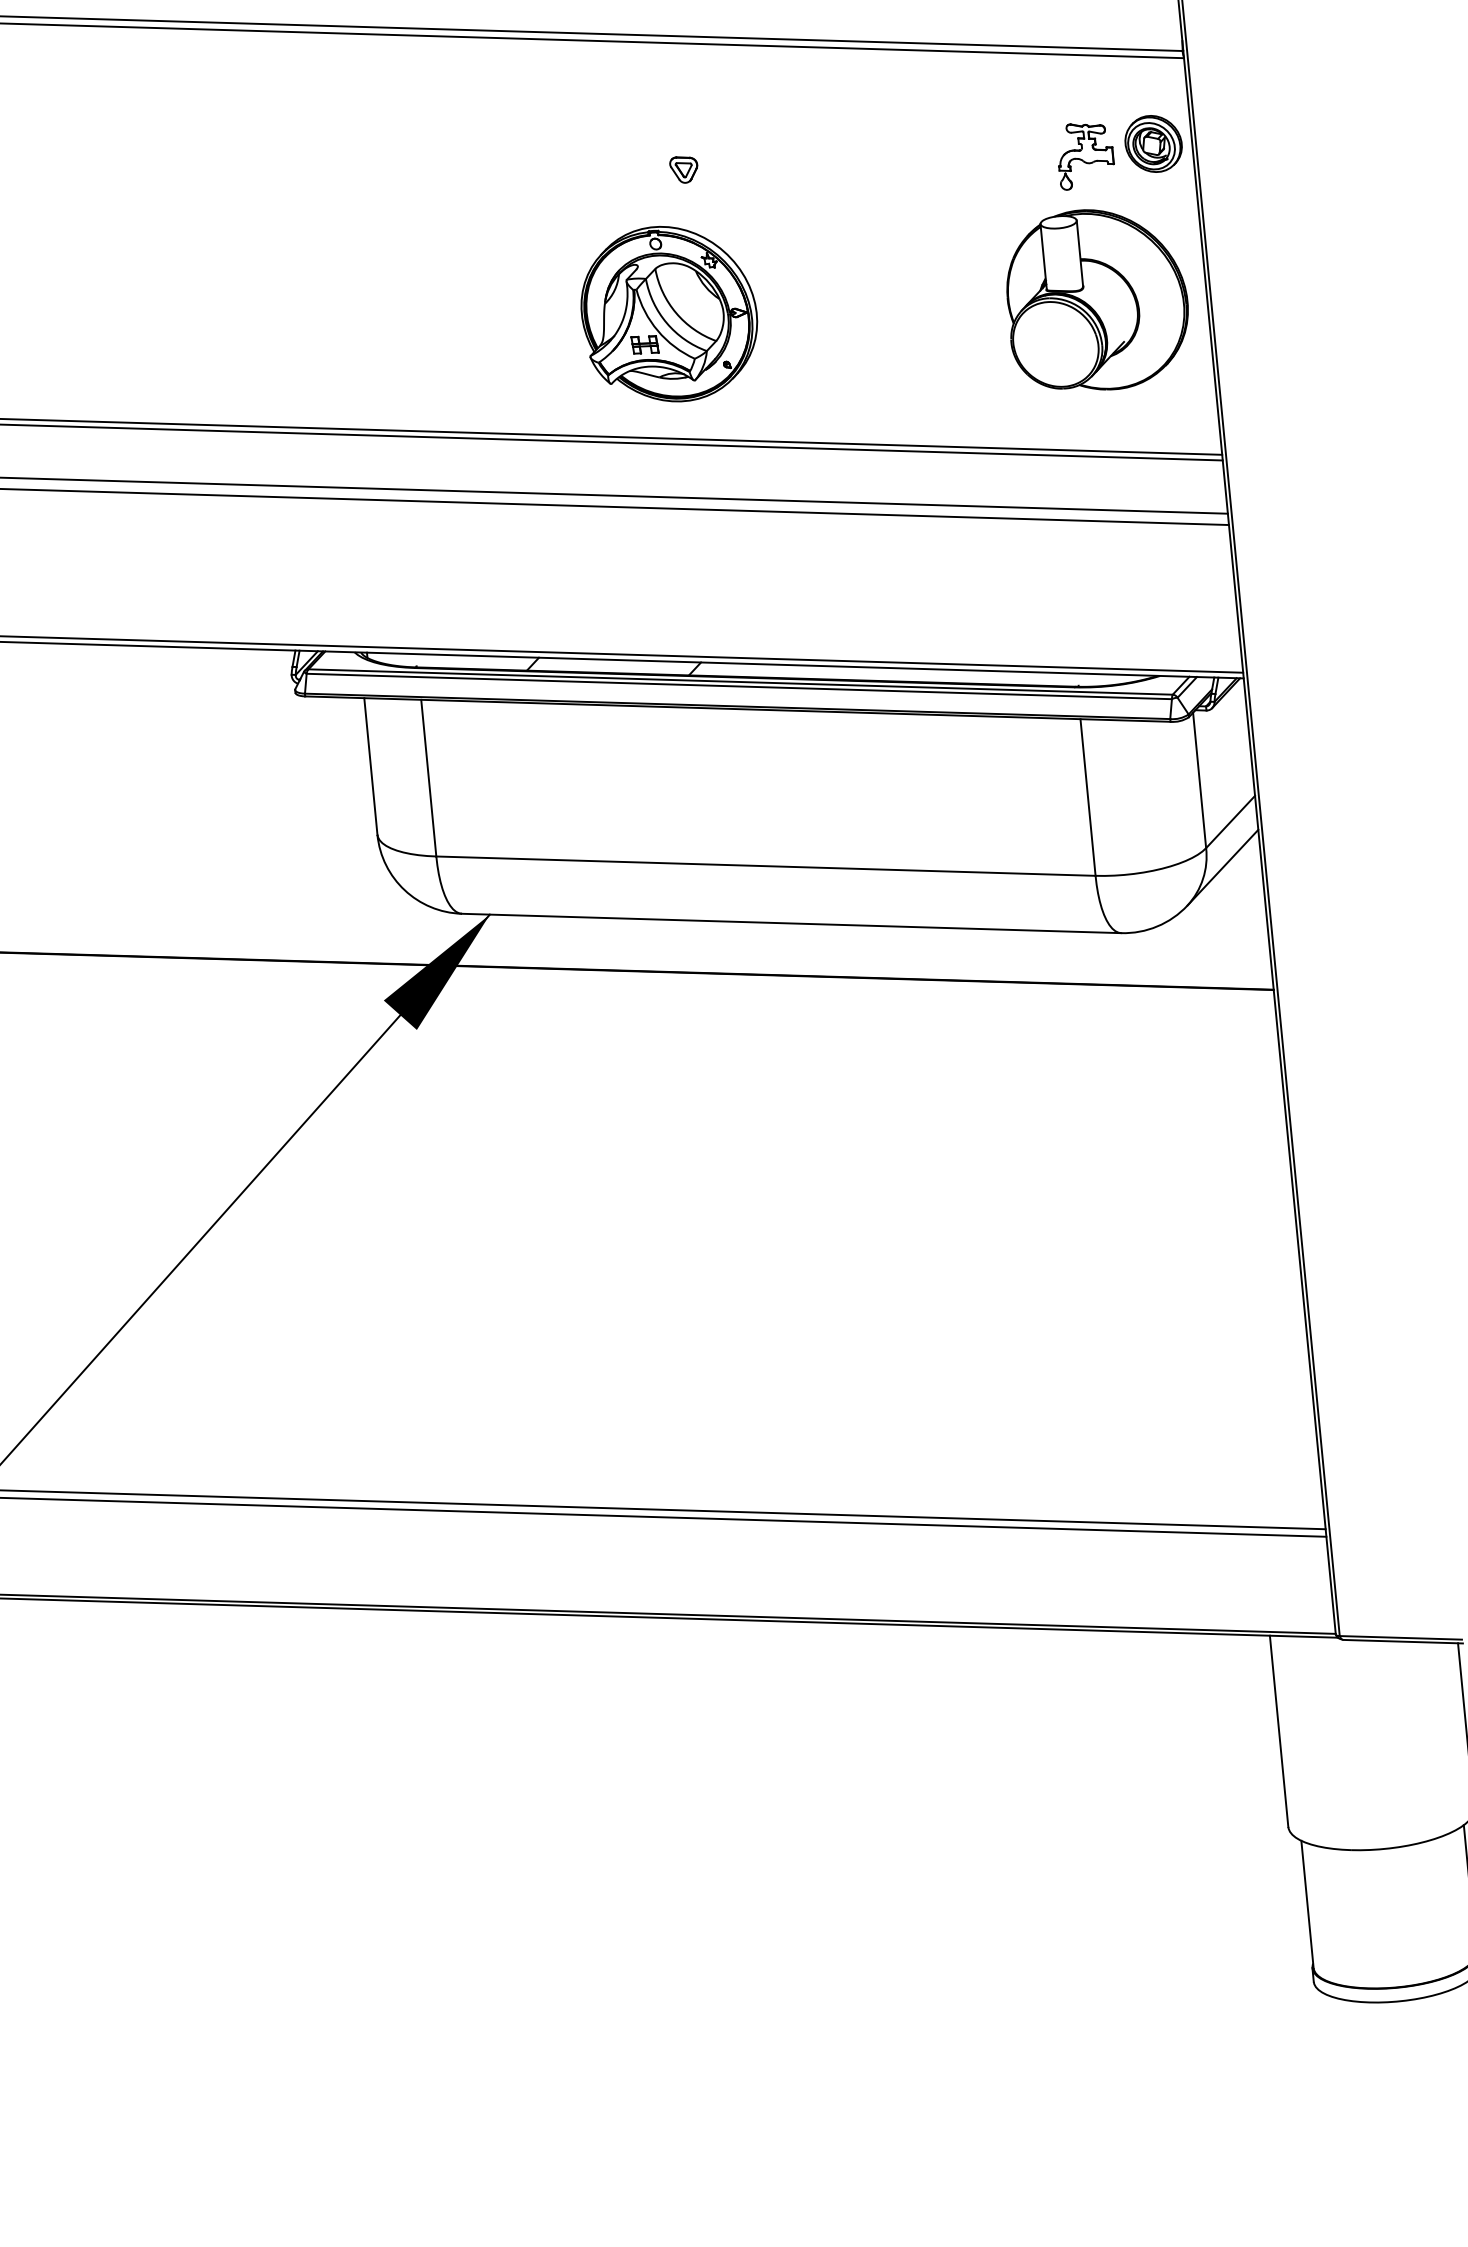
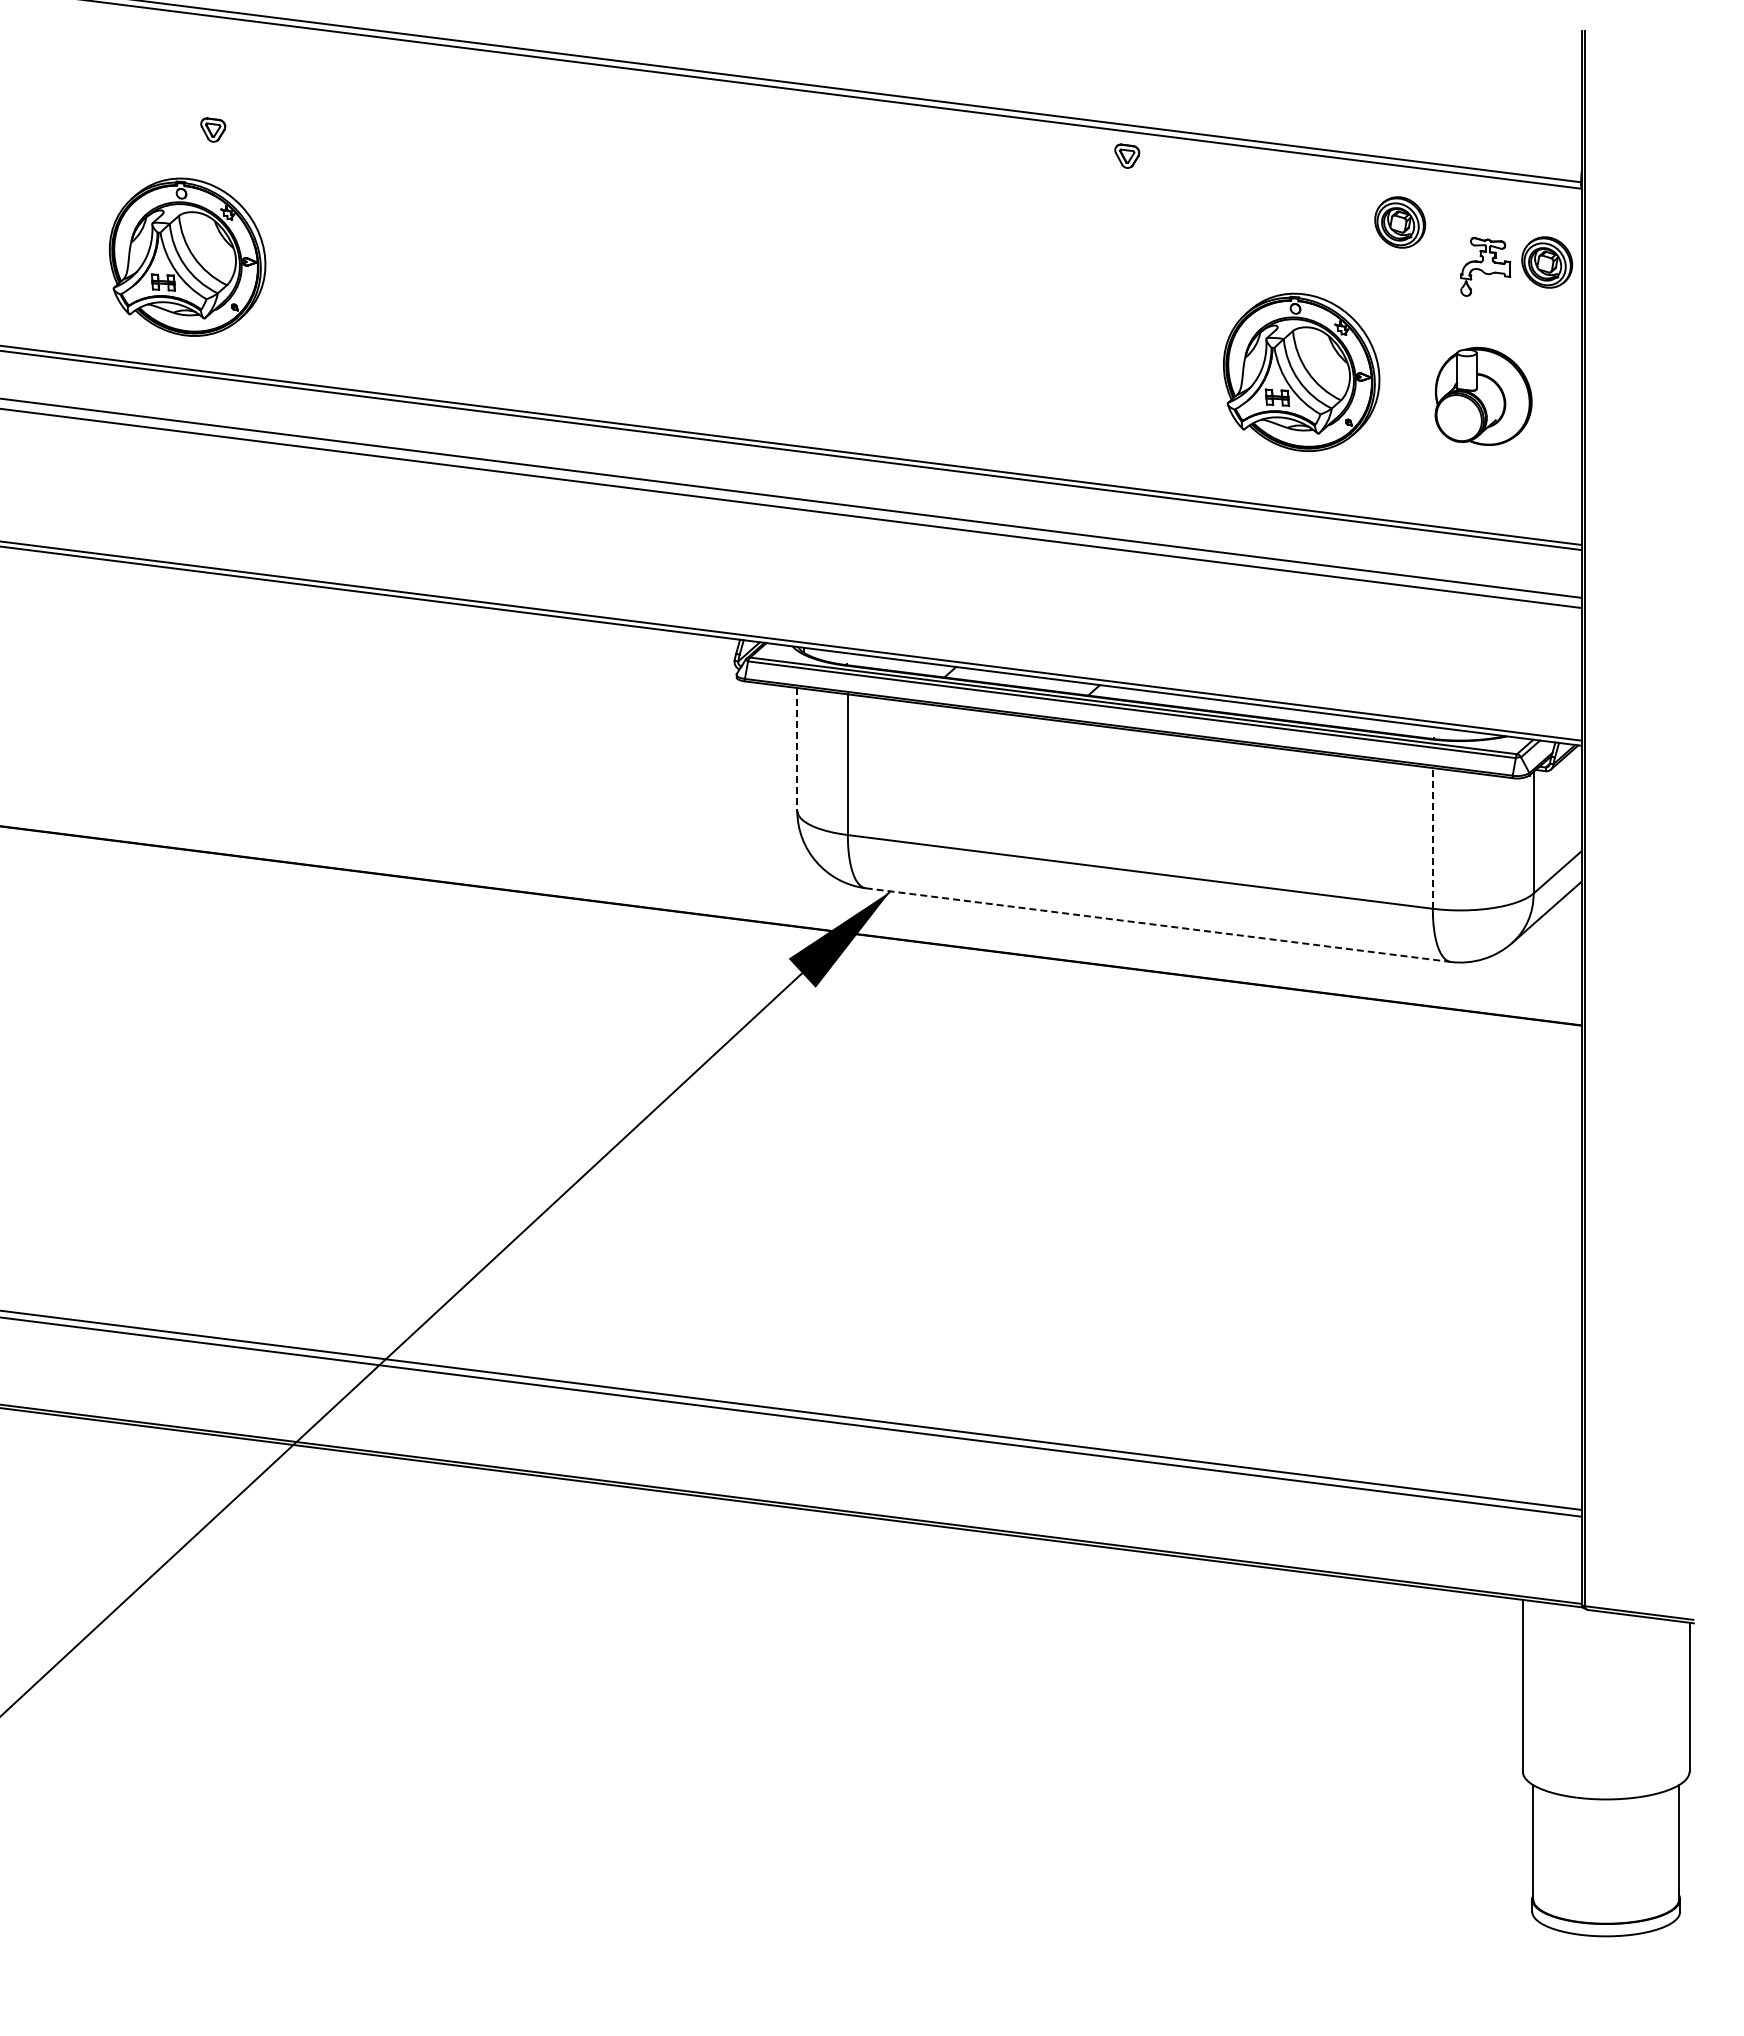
part: (986, 115) -> (1400, 222), added
part: (684, 168) -> (1127, 155), moved
part: (1097, 300) -> (1483, 396), size x0.6
part: (669, 313) -> (1301, 371), moved
line: (371, 766) -> (797, 749), solid -> dashed
line: (1087, 796) -> (1432, 837), solid -> dashed
line: (791, 923) -> (1158, 925), solid -> dashed

